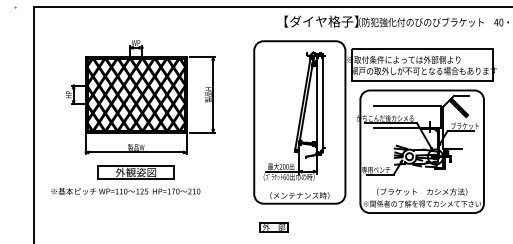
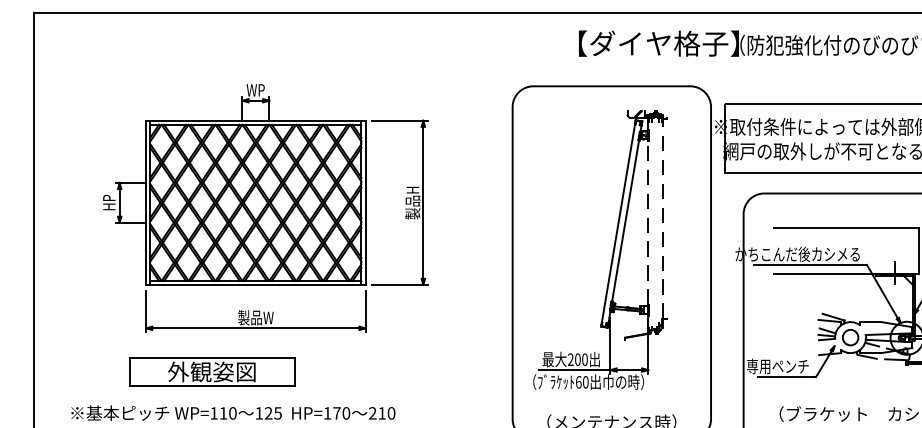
line: (323, 102) -> (663, 219), solid -> dashed
line: (316, 103) -> (648, 221), solid -> dashed
part: (135, 172) -> (210, 371), moved

